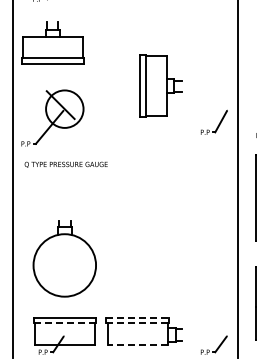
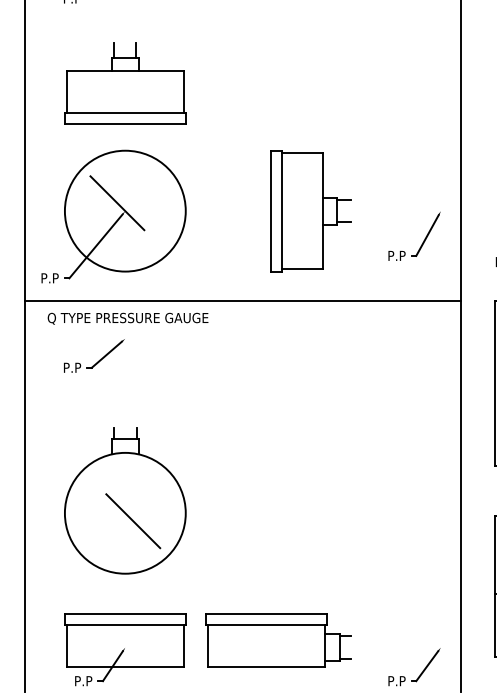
part: (52, 42) -> (124, 82), moved
part: (160, 85) -> (310, 209), moved
circle: (64, 108) -> (124, 209), size x1.67
line: (125, 155) -> (242, 300), added
part: (48, 183) -> (93, 354), added
line: (68, 269) -> (132, 521), added
line: (138, 317) -> (267, 613), dashed -> solid
line: (65, 323) -> (126, 625), dashed -> solid
line: (138, 323) -> (267, 625), dashed -> solid
line: (137, 344) -> (265, 666), dashed -> solid

